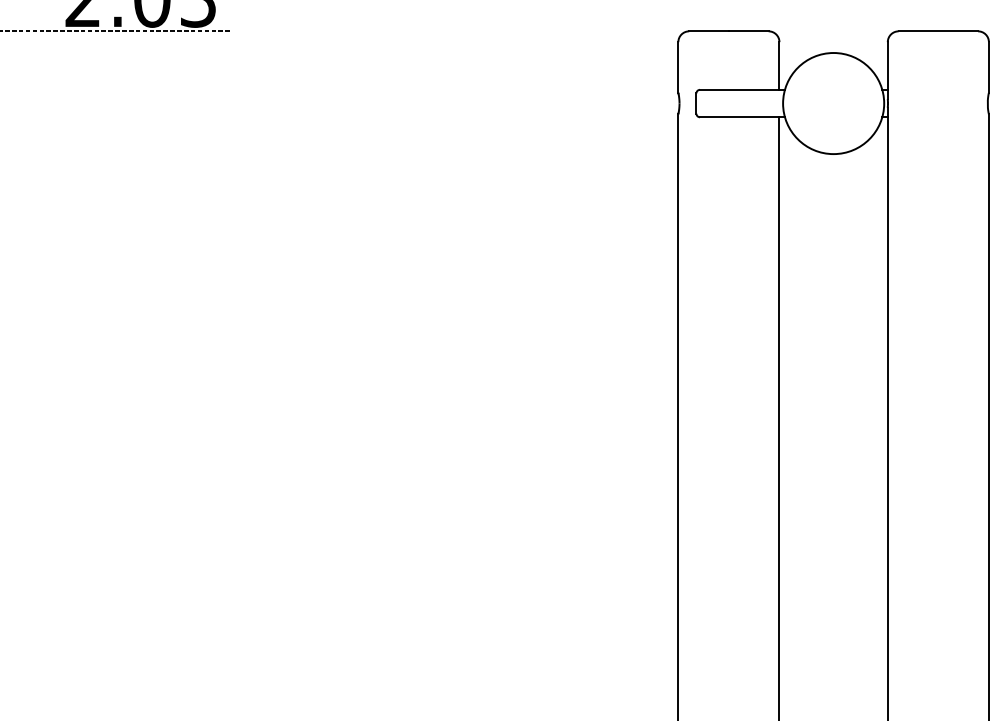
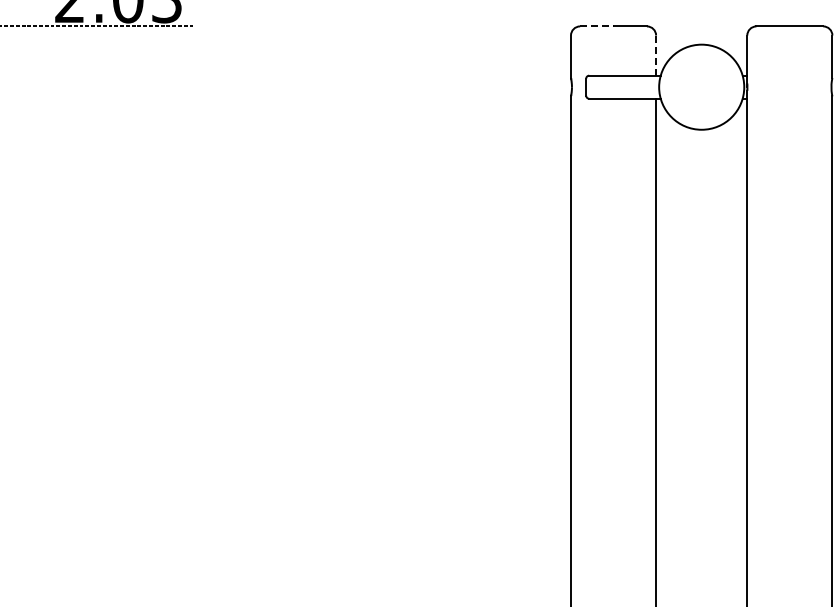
line: (708, 31) -> (596, 26), solid -> dashed
line: (779, 65) -> (656, 55), solid -> dashed

